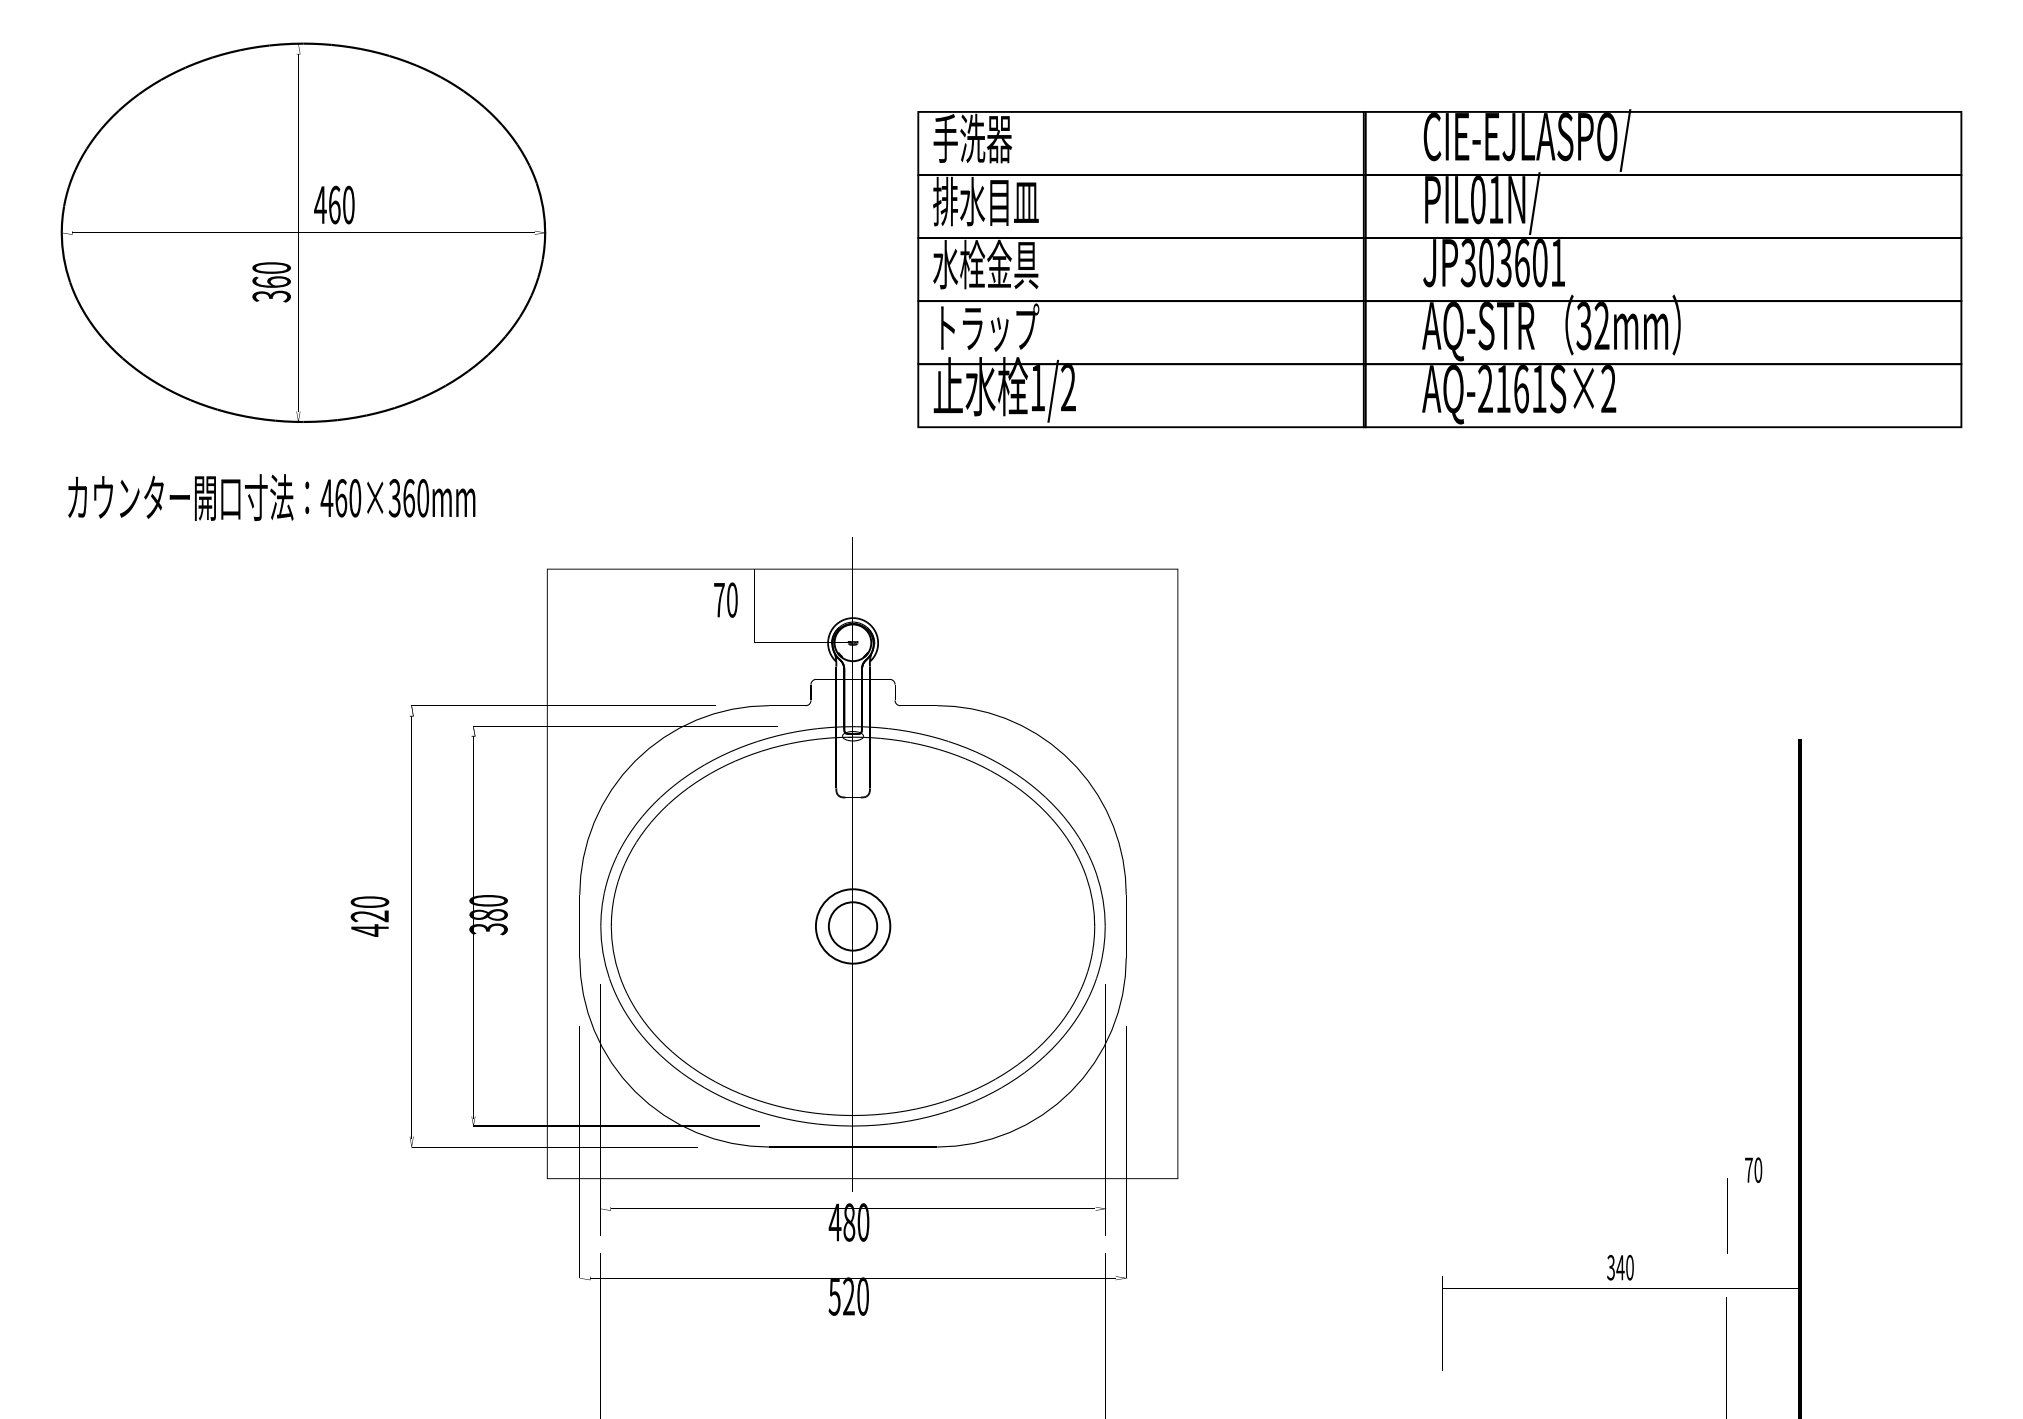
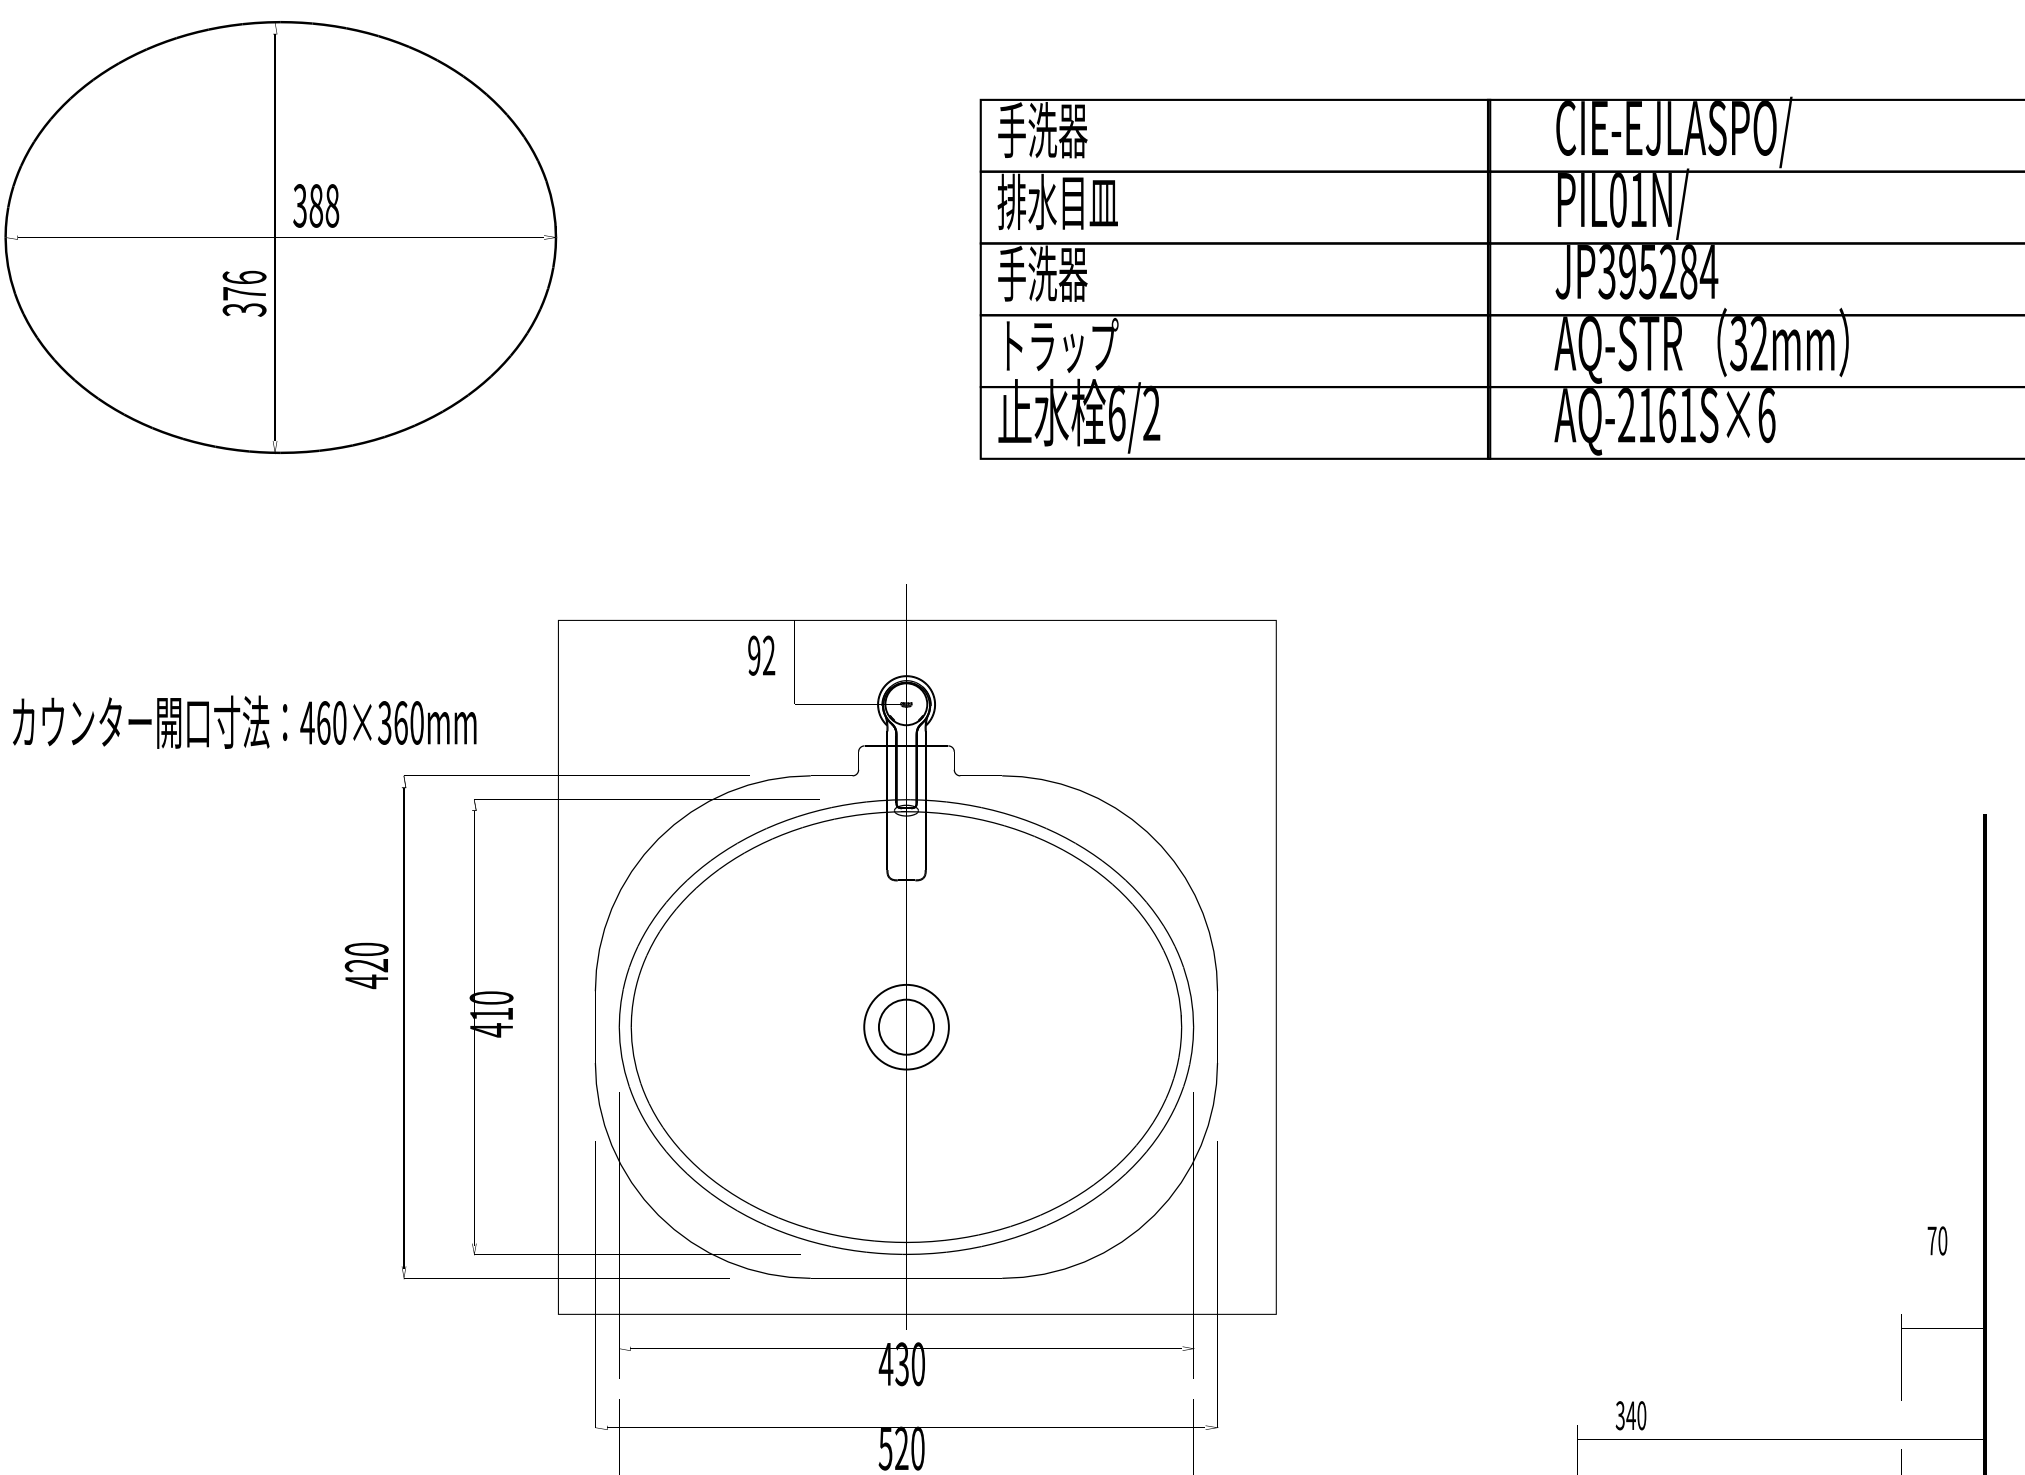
text: (334, 204) -> (316, 205), 460 -> 388
text: (1522, 263) -> (1668, 272), JP303601 -> JP395284
text: (985, 264) -> (1057, 273), 水栓金具 -> 手洗器
text: (271, 274) -> (244, 284), 360 -> 376
text: (1037, 388) -> (1116, 414), 1/2 -> 6/2
text: (1608, 389) -> (1766, 415), AQ-2161S×2 -> AQ-2161S×6
text: (271, 497) -> (244, 722), moved
text: (725, 599) -> (761, 654), 70 -> 92
text: (369, 916) -> (366, 965), moved
text: (488, 922) -> (491, 1022), 380 -> 410
text: (1753, 1169) -> (1937, 1240), moved
text: (849, 1222) -> (902, 1364), 480 -> 430
text: (1620, 1267) -> (1631, 1415), moved

